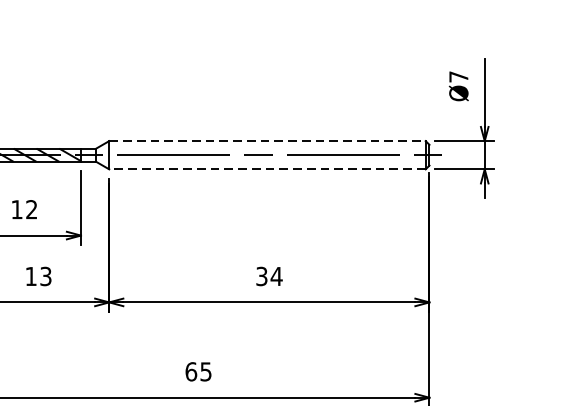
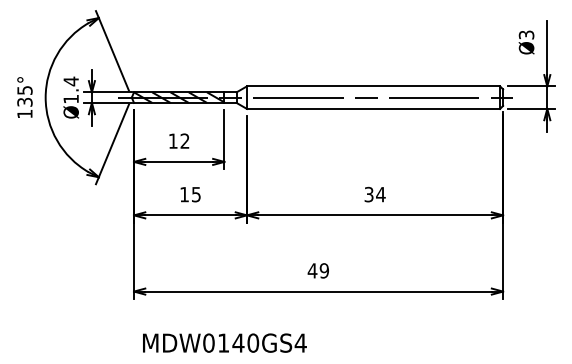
text: (458, 76) -> (526, 34), Ø7 -> Ø3
line: (267, 141) -> (373, 86), dashed -> solid
line: (267, 168) -> (373, 108), dashed -> solid
text: (46, 275) -> (196, 193), 13 -> 15
text: (197, 371) -> (317, 270), 65 -> 49

